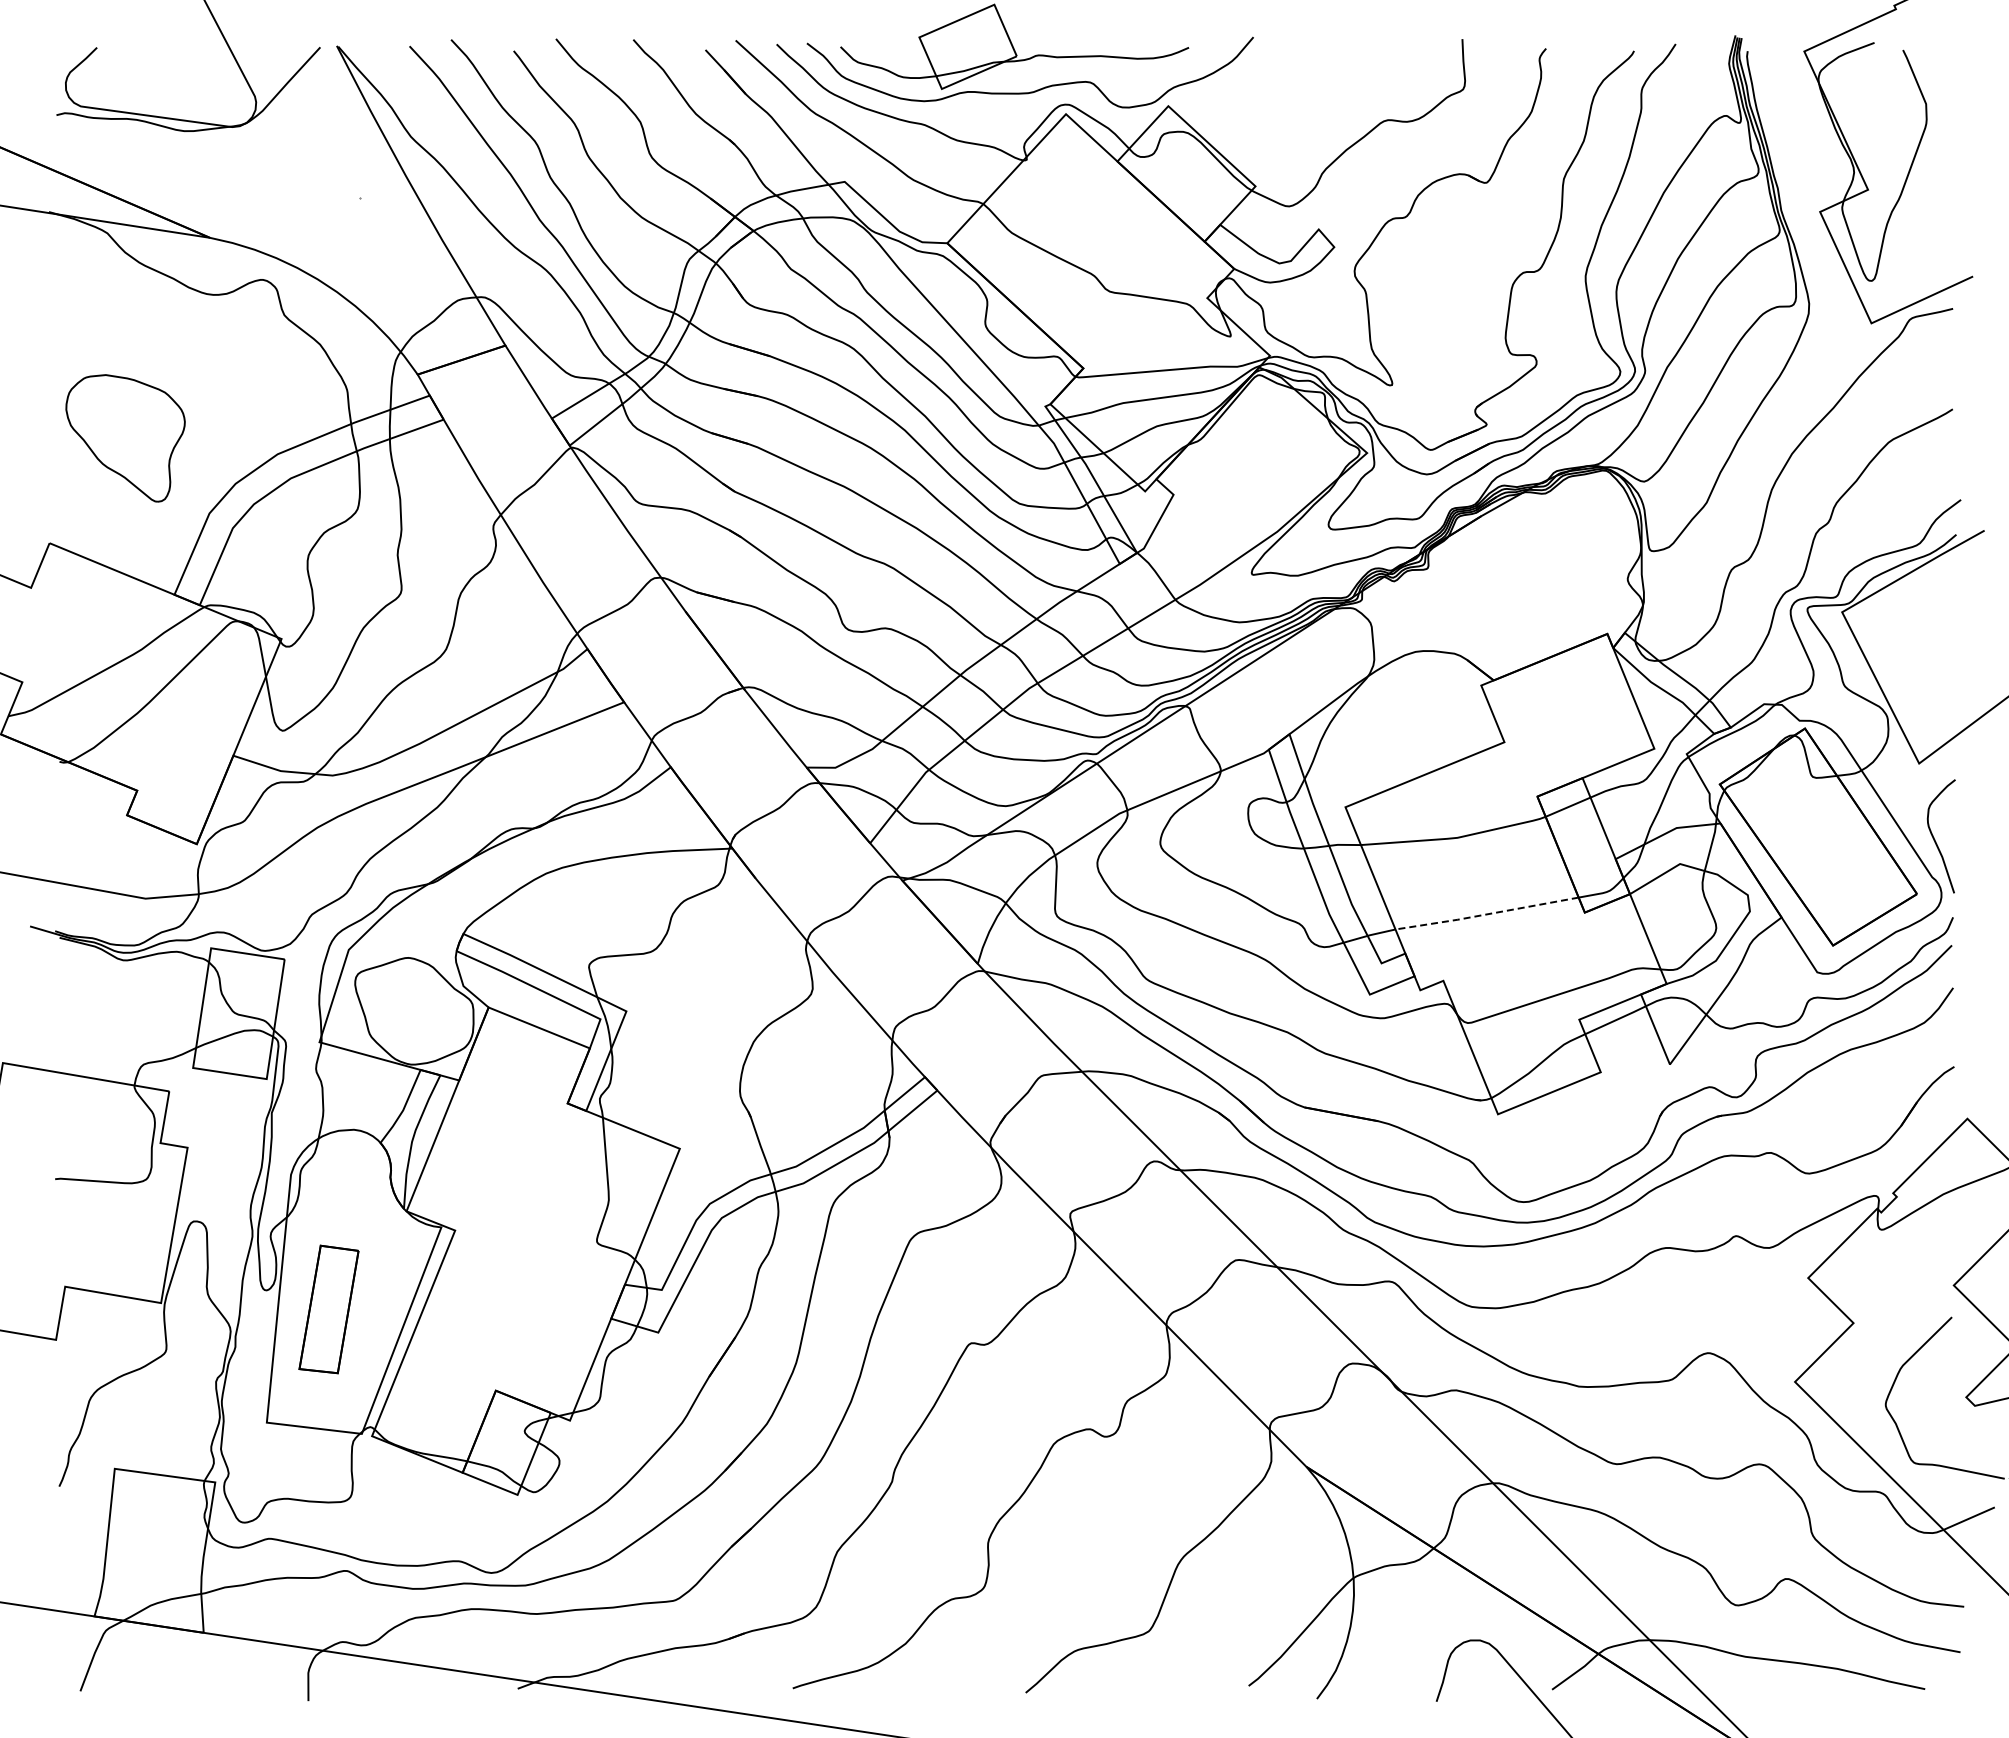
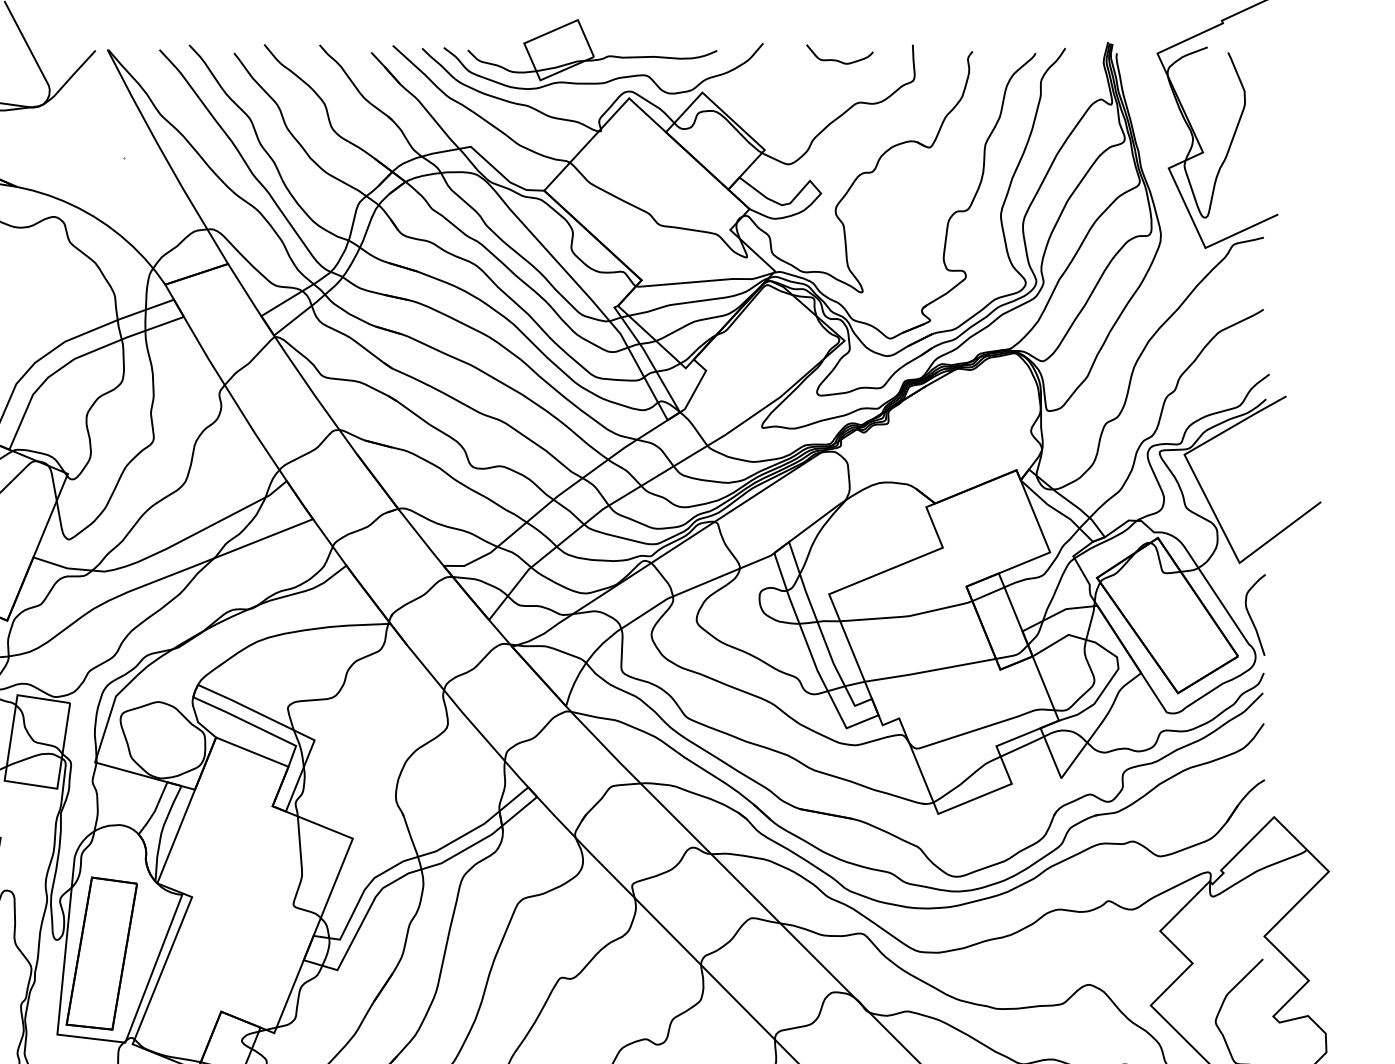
curve: (1356, 60) -> (837, 59), added
line: (1486, 914) -> (930, 671), dashed -> solid
part: (328, 1309) -> (101, 953), size x1.67

